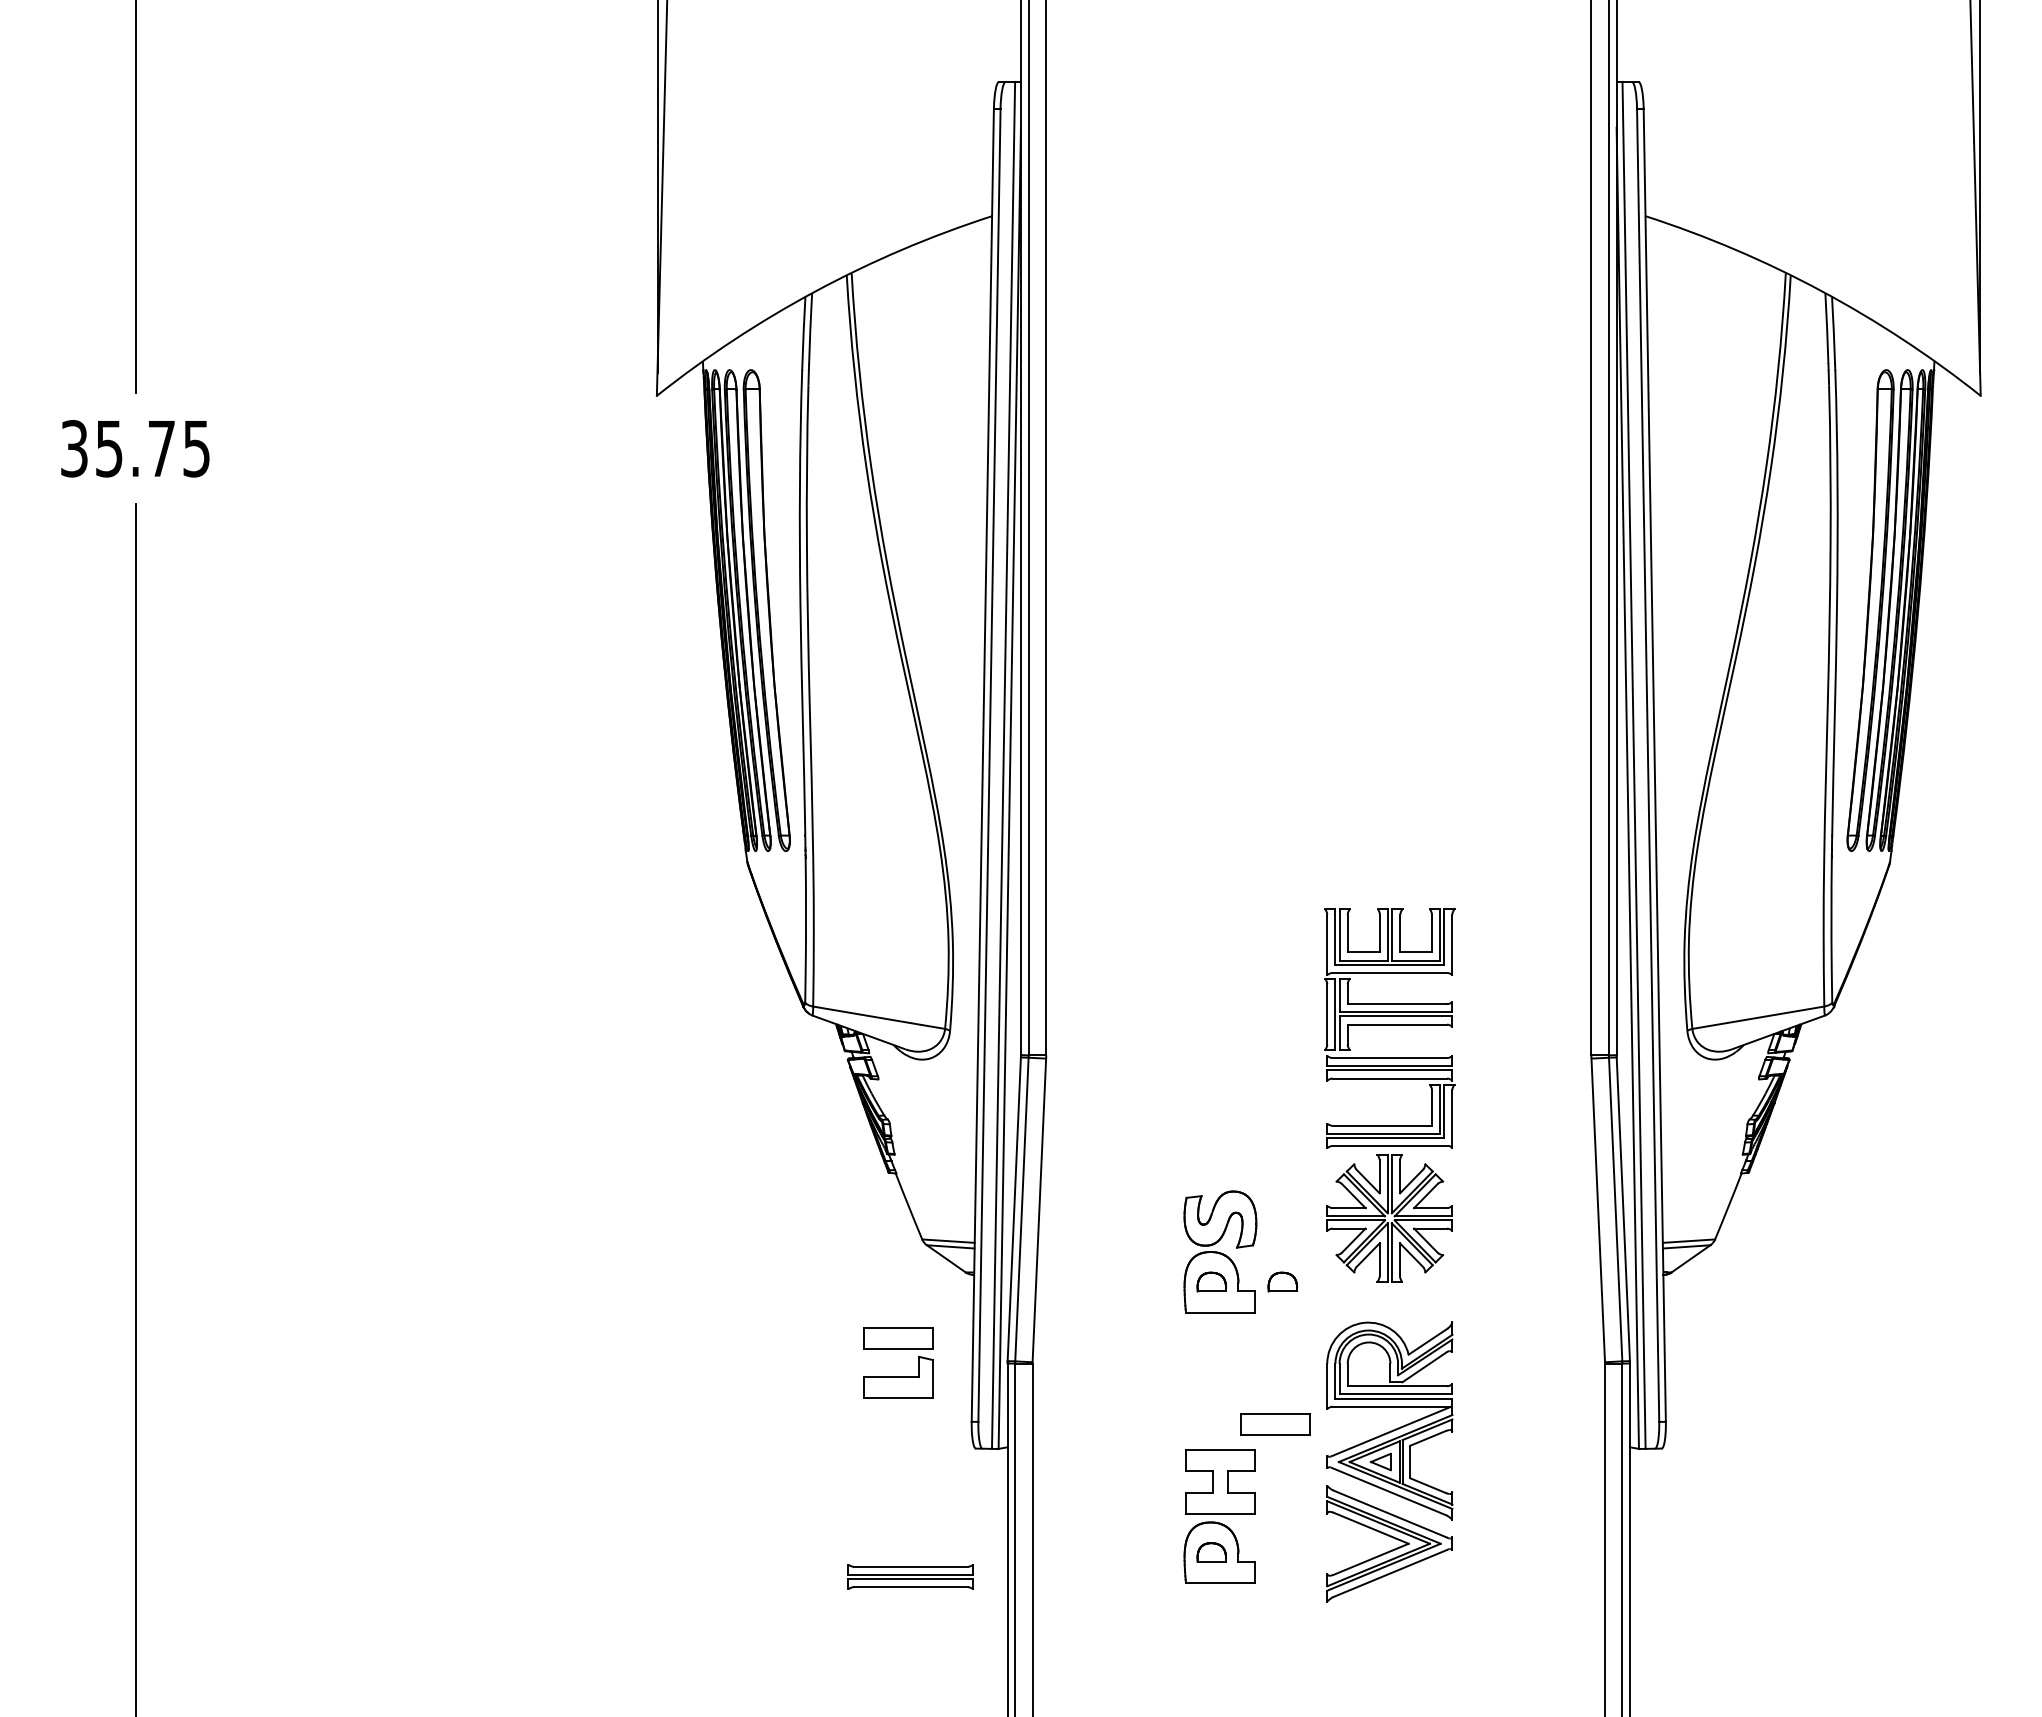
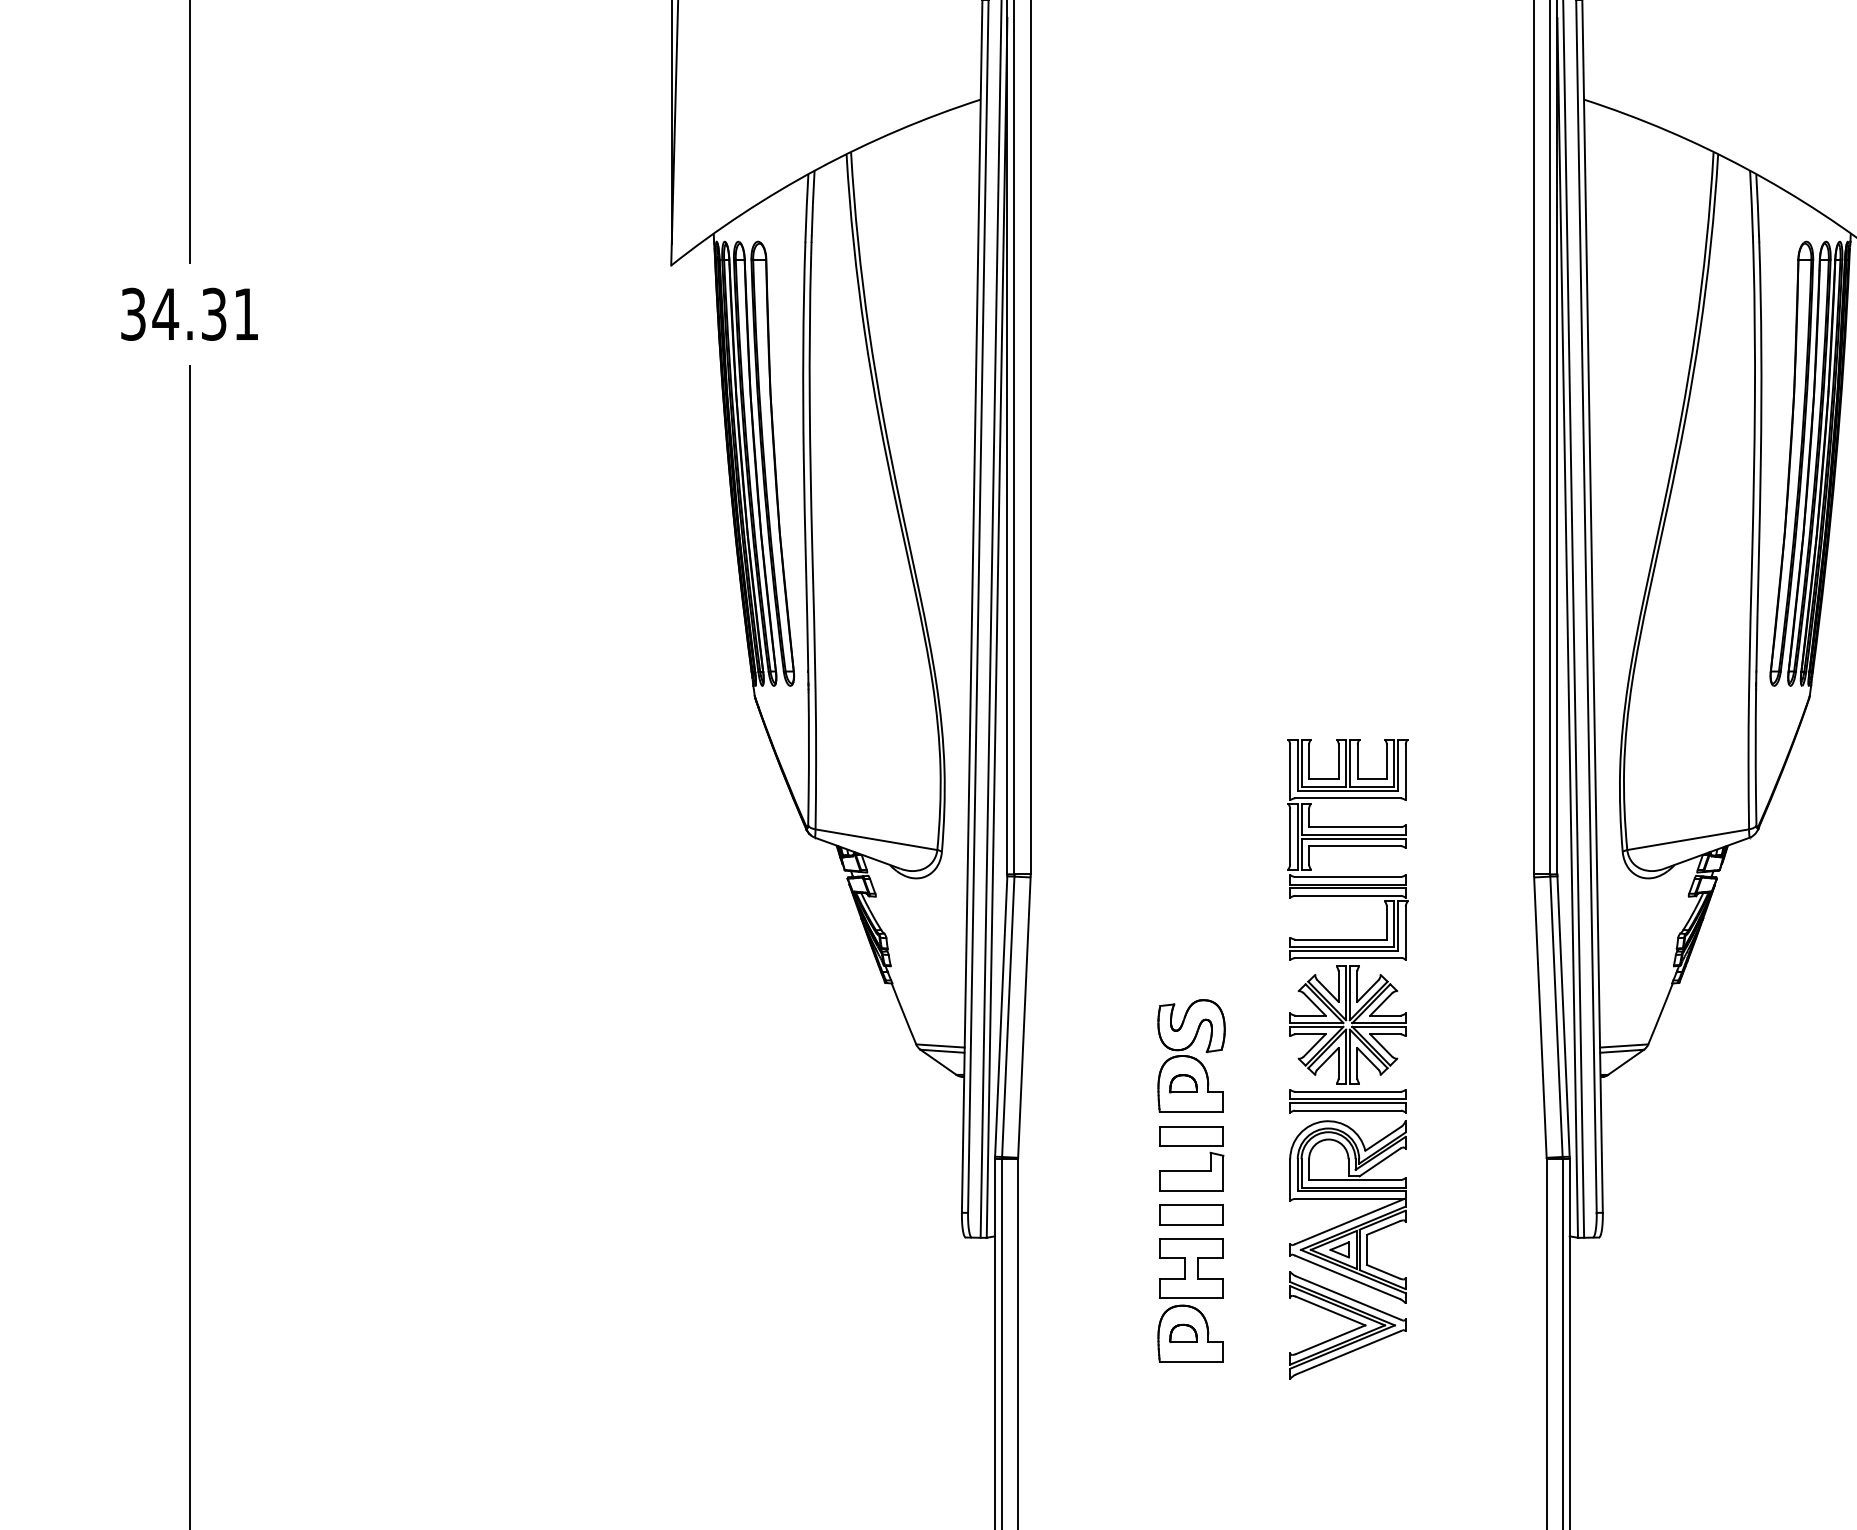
text: (151, 448) -> (204, 314), 35.75 -> 34.31
part: (1282, 1281) -> (1248, 1083), removed
part: (898, 1349) -> (1191, 1146), moved
part: (1275, 1424) -> (1191, 1215), moved
part: (910, 1576) -> (1347, 1100), moved

